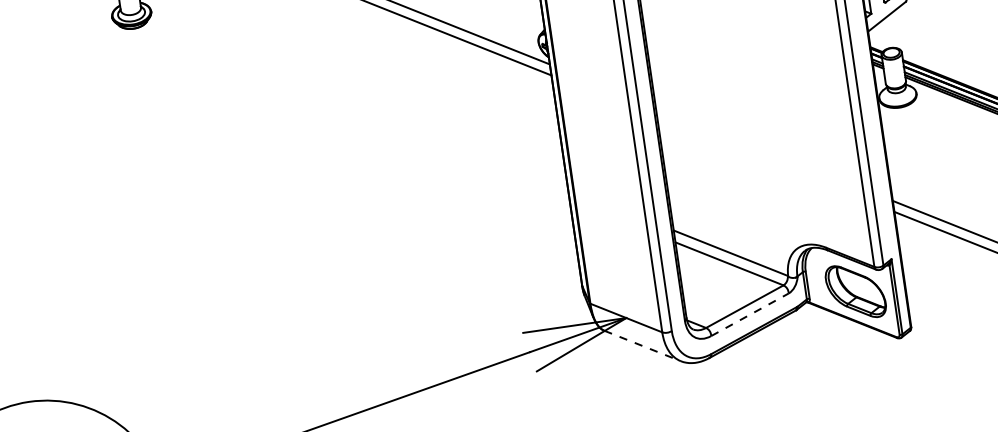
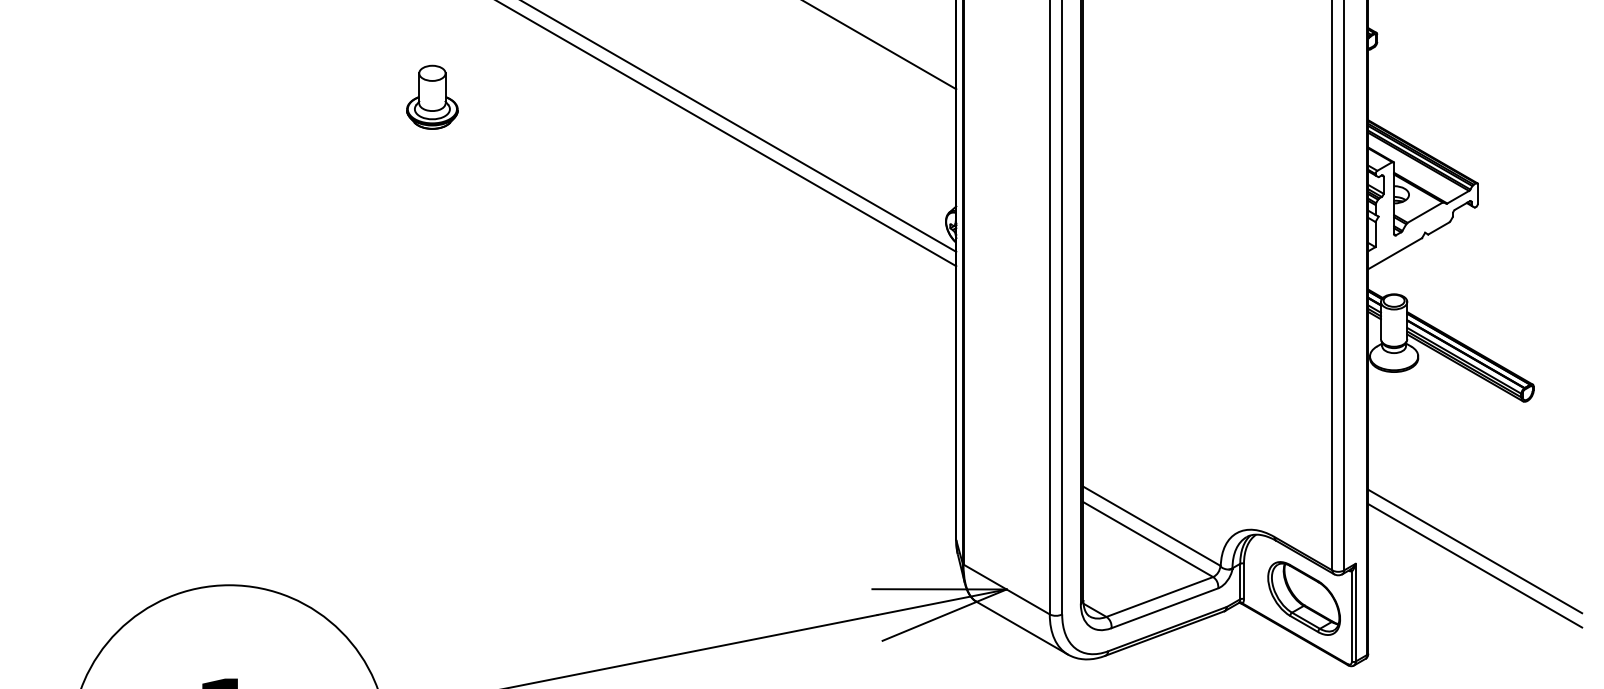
line: (749, 314) -> (1164, 608), dashed -> solid
line: (642, 346) -> (1022, 628), dashed -> solid

